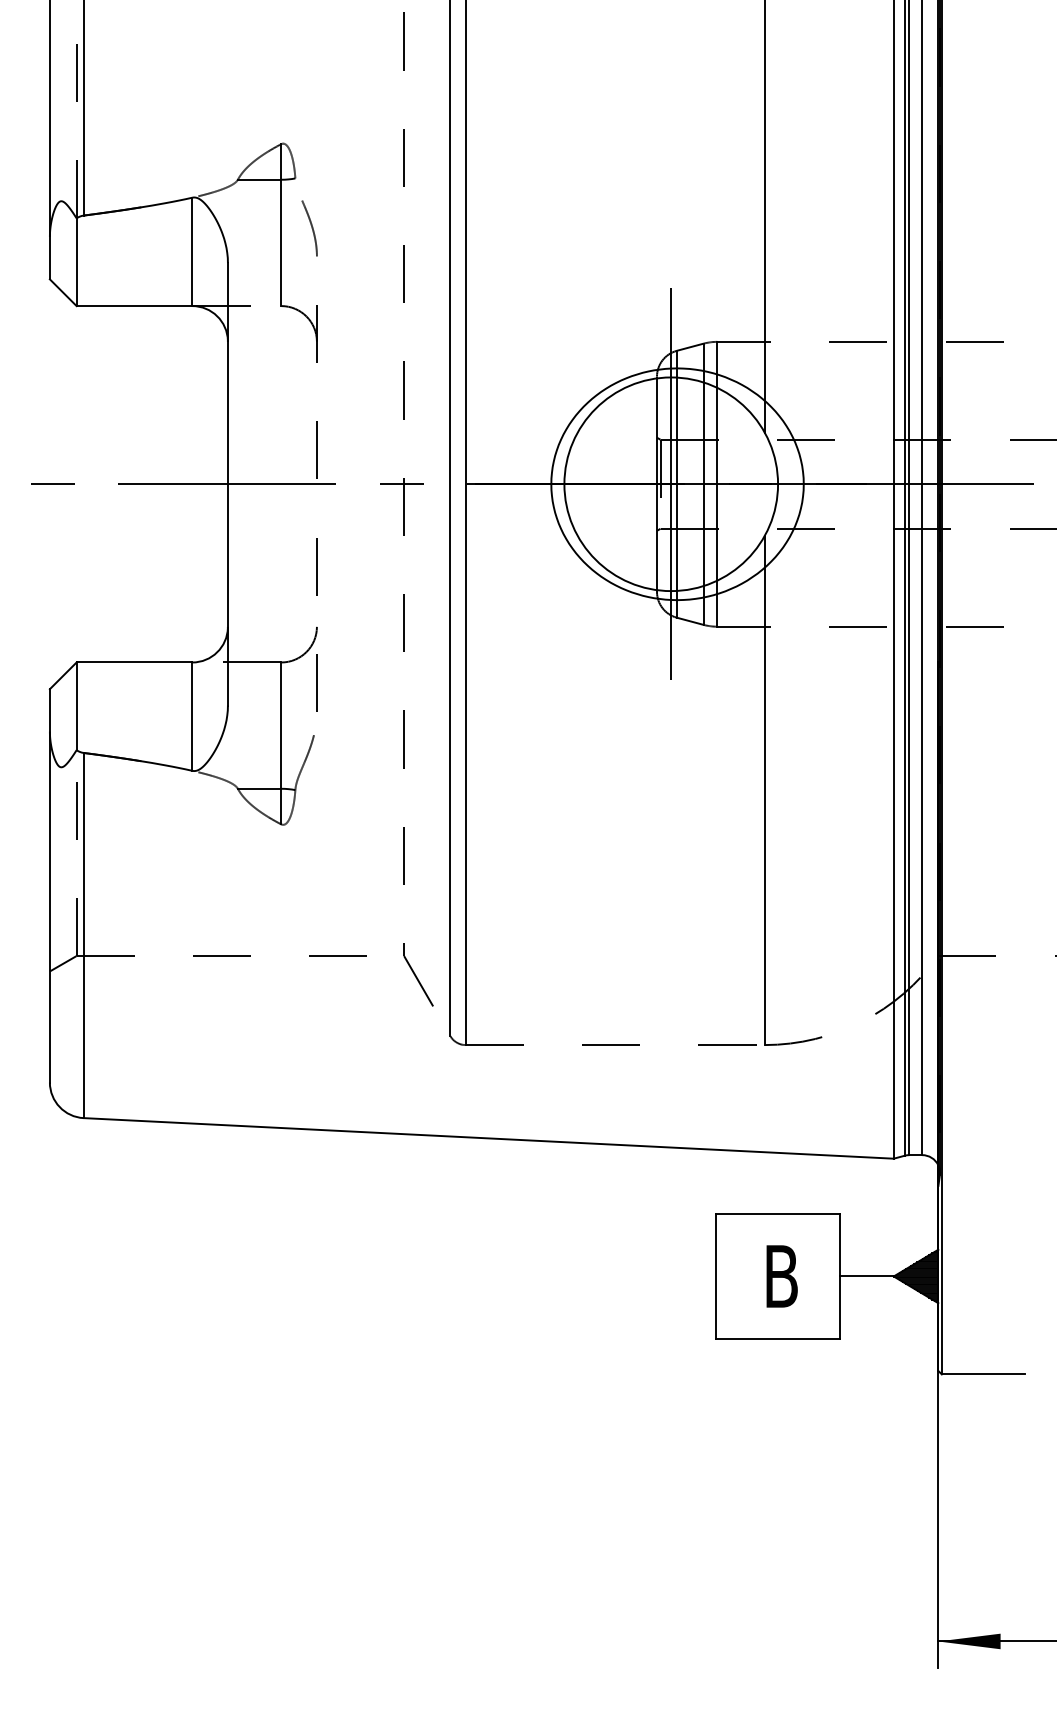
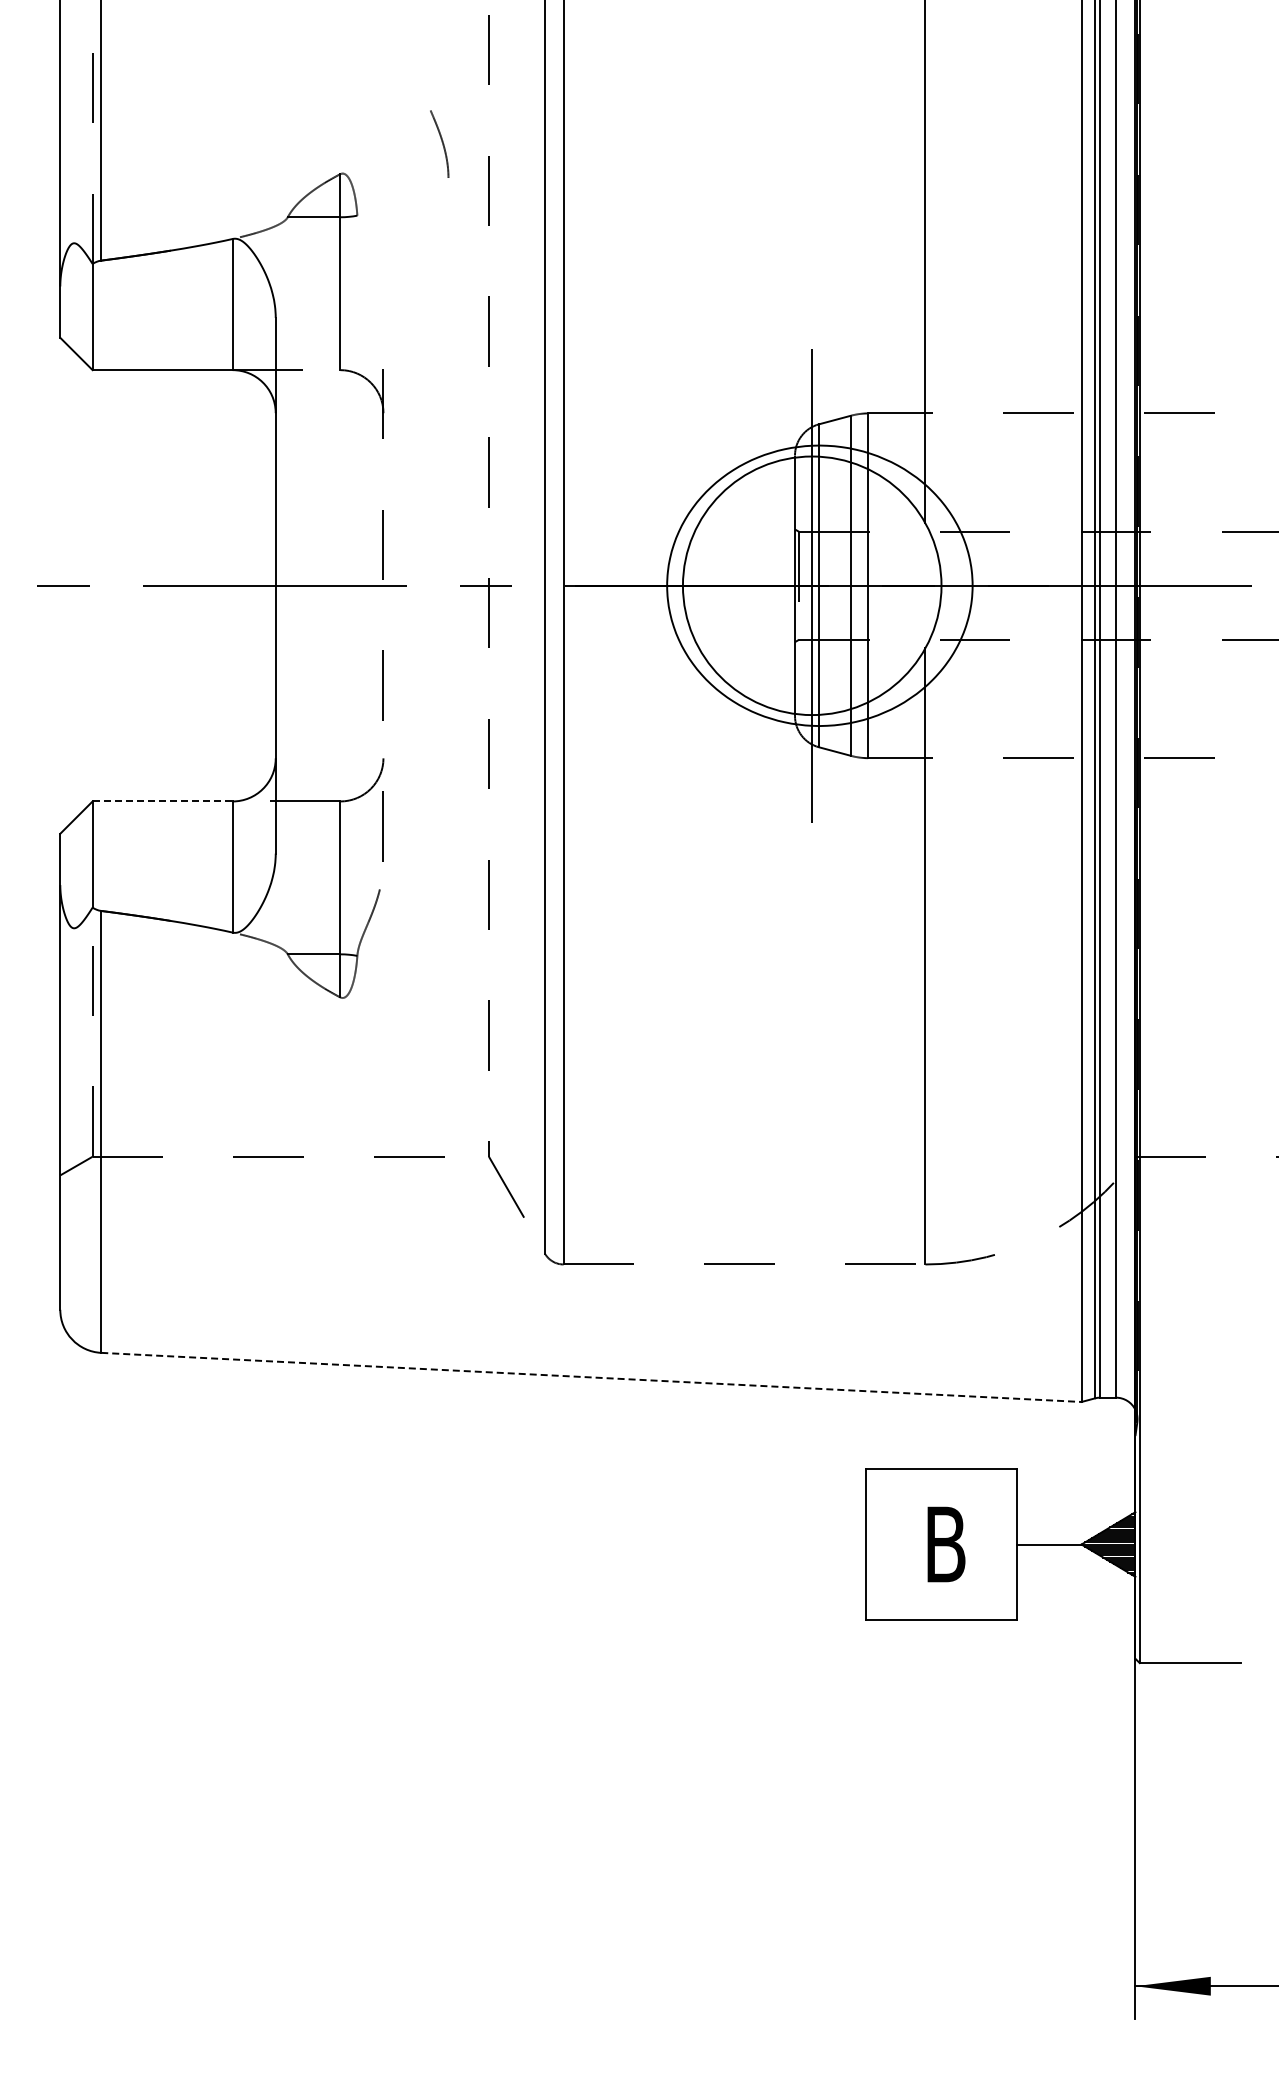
curve: (311, 227) -> (441, 142), moved
line: (135, 662) -> (163, 801), solid -> dashed
line: (488, 1138) -> (591, 1377), solid -> dashed

